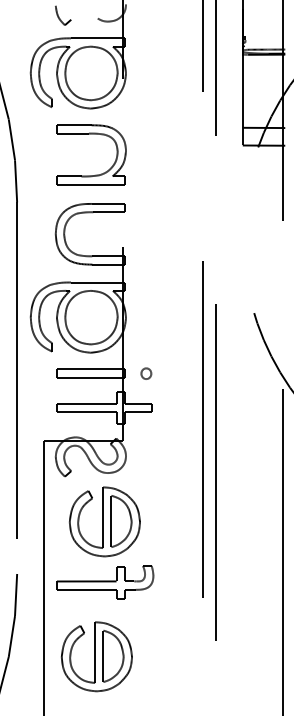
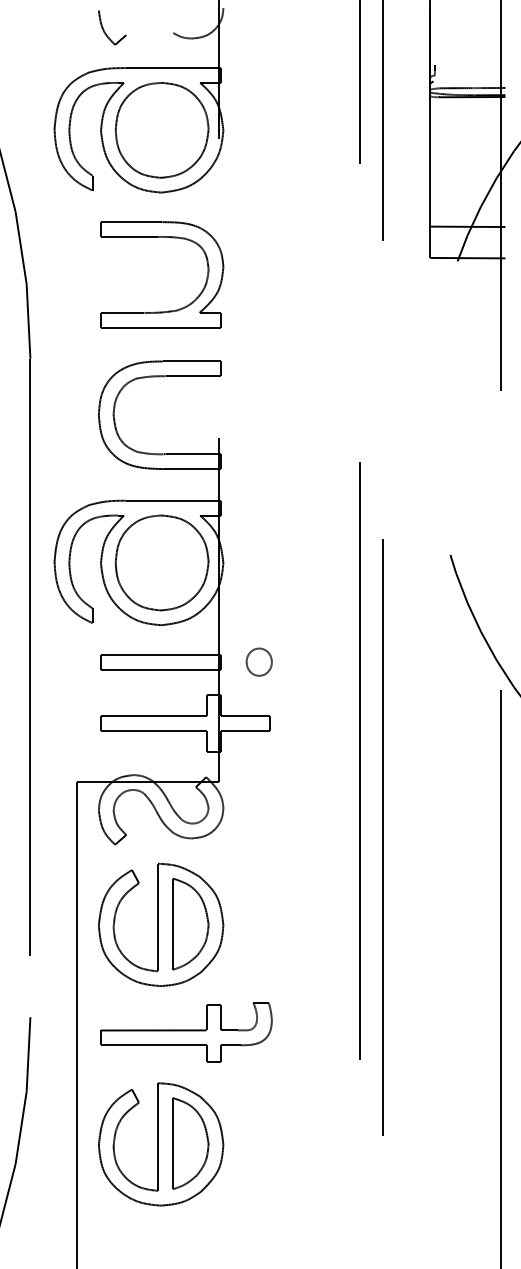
part: (146, 373) -> (259, 661), size x1.43
part: (104, 521) -> (160, 924), moved
part: (96, 656) -> (160, 1143), moved

